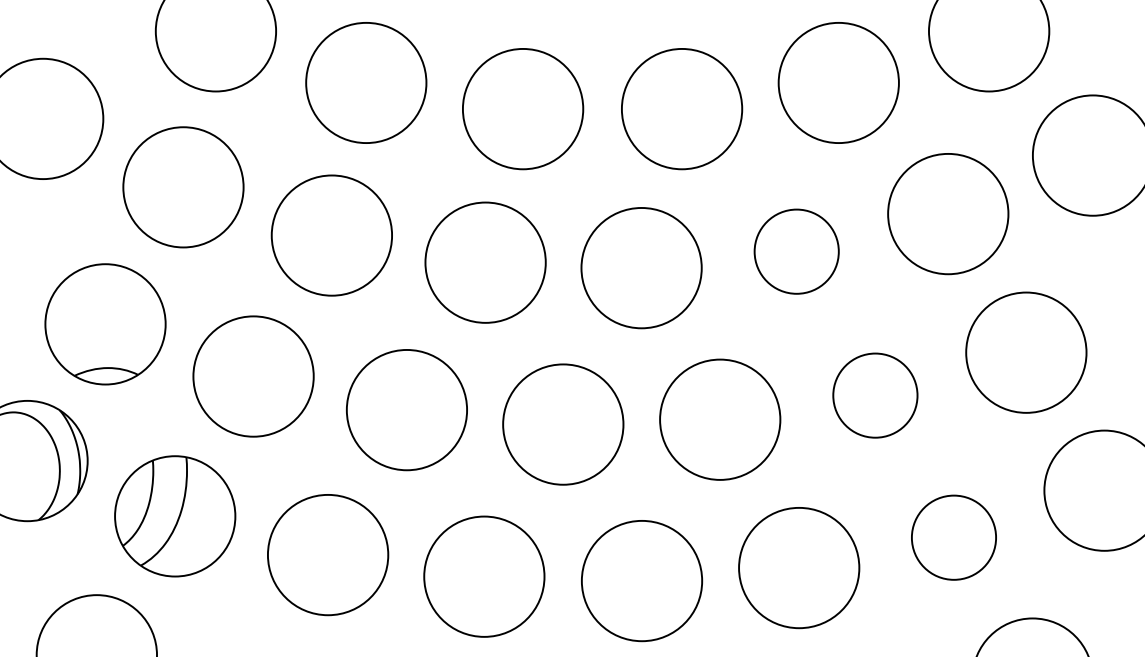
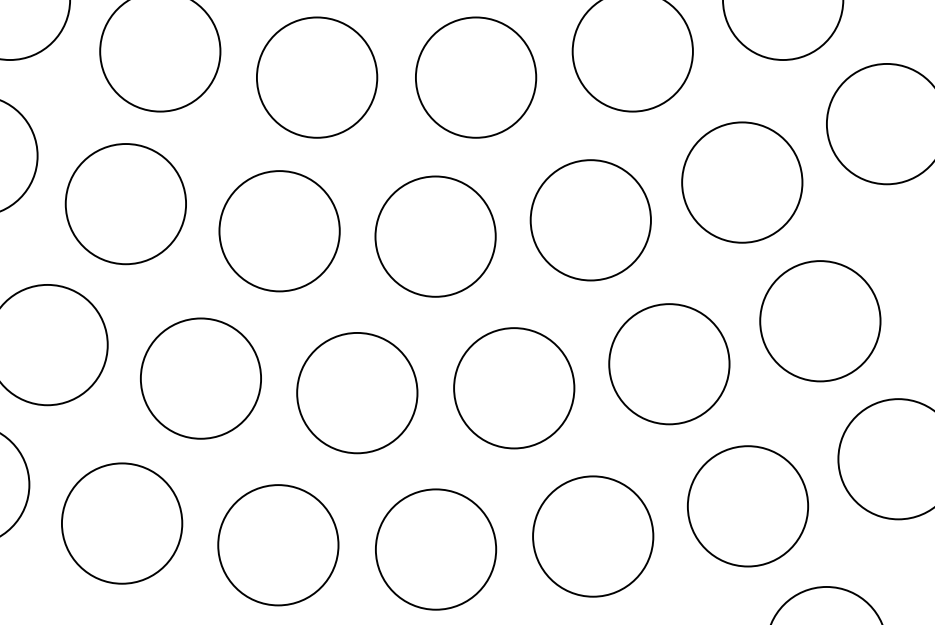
part: (796, 251) -> (590, 220), size x1.43
part: (875, 395) -> (669, 364), size x1.43
part: (953, 537) -> (747, 506), size x1.43

